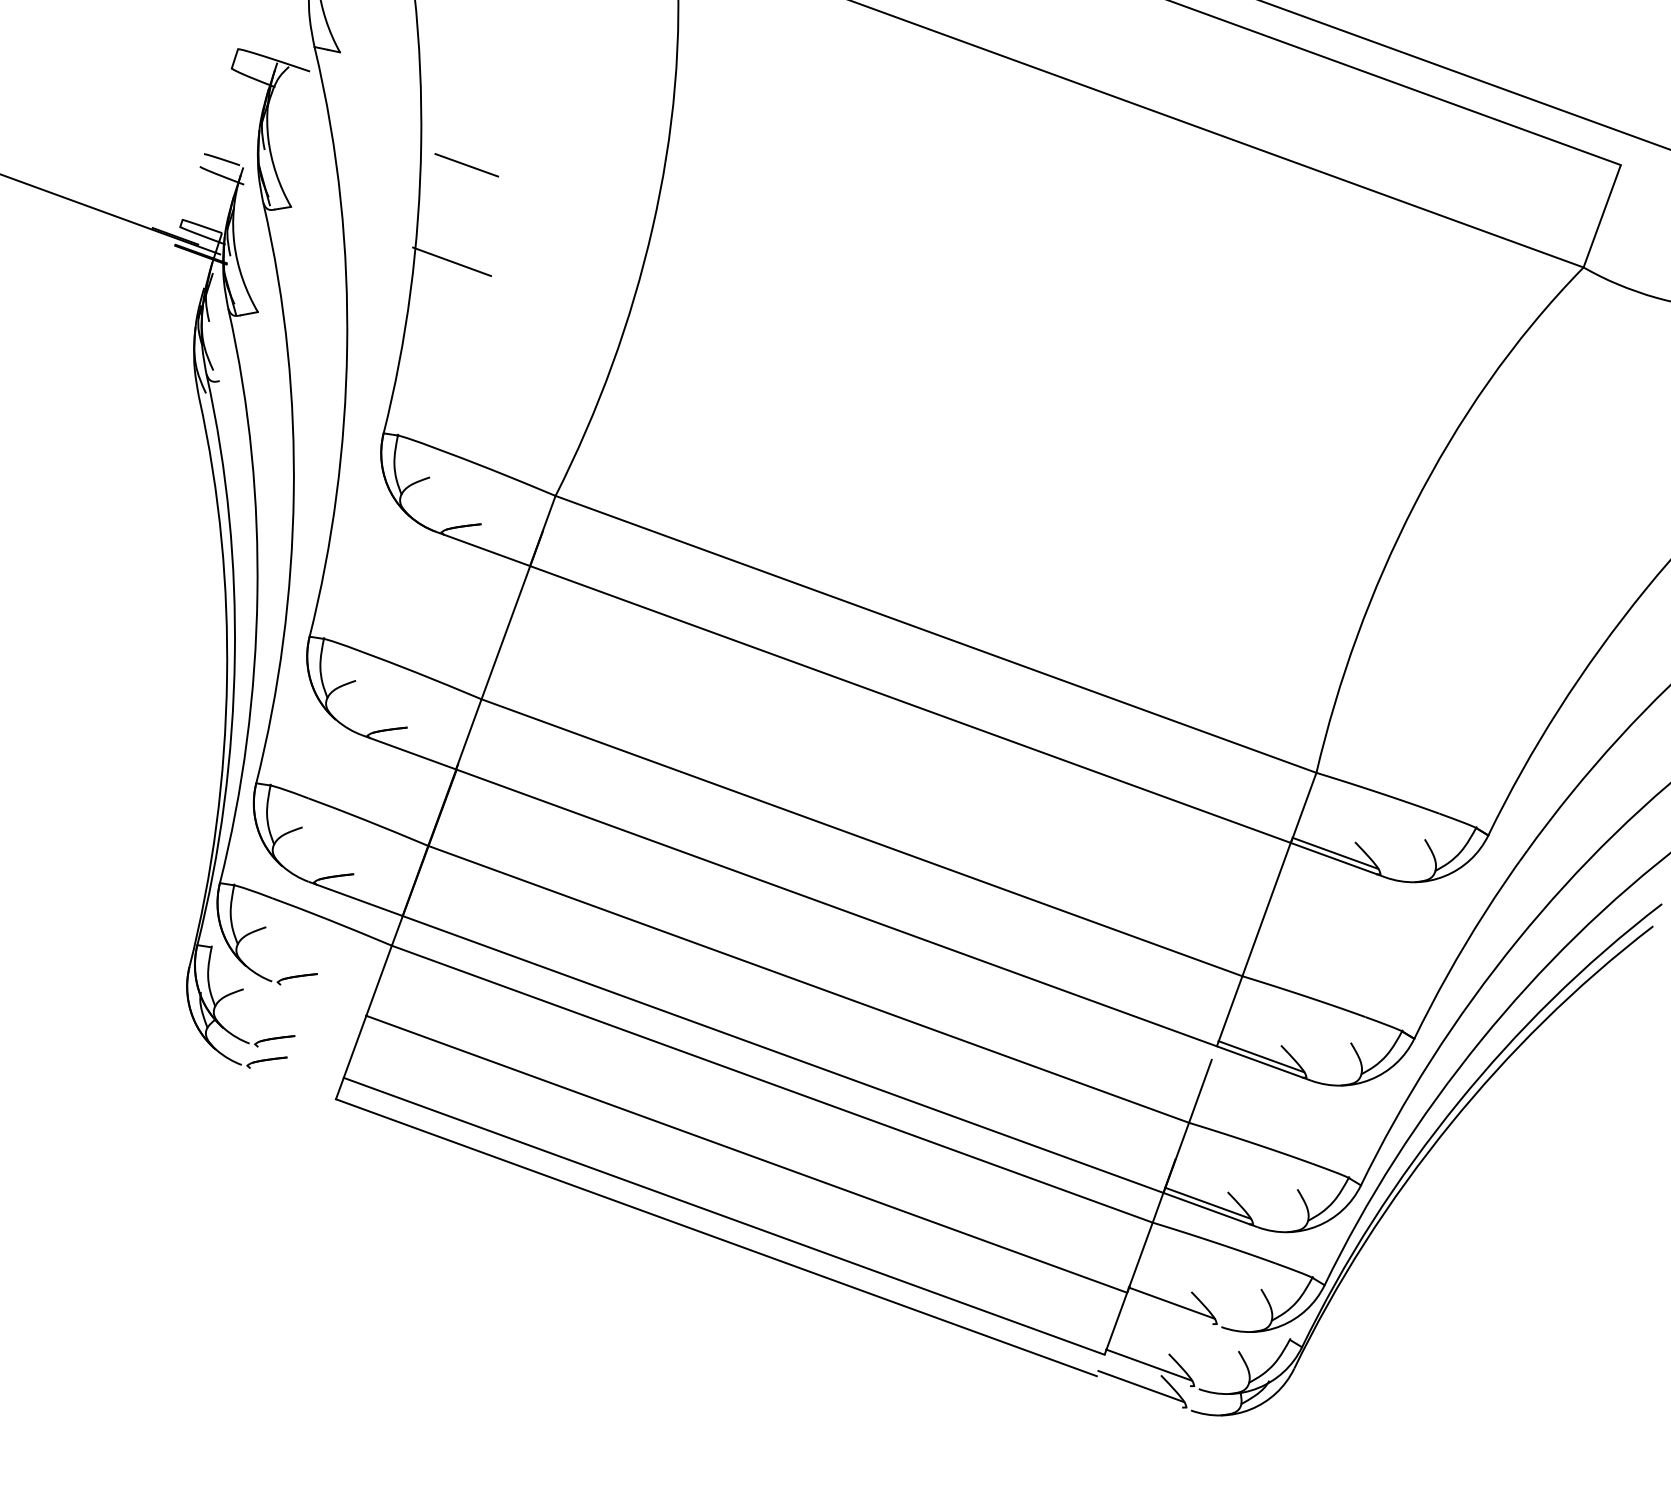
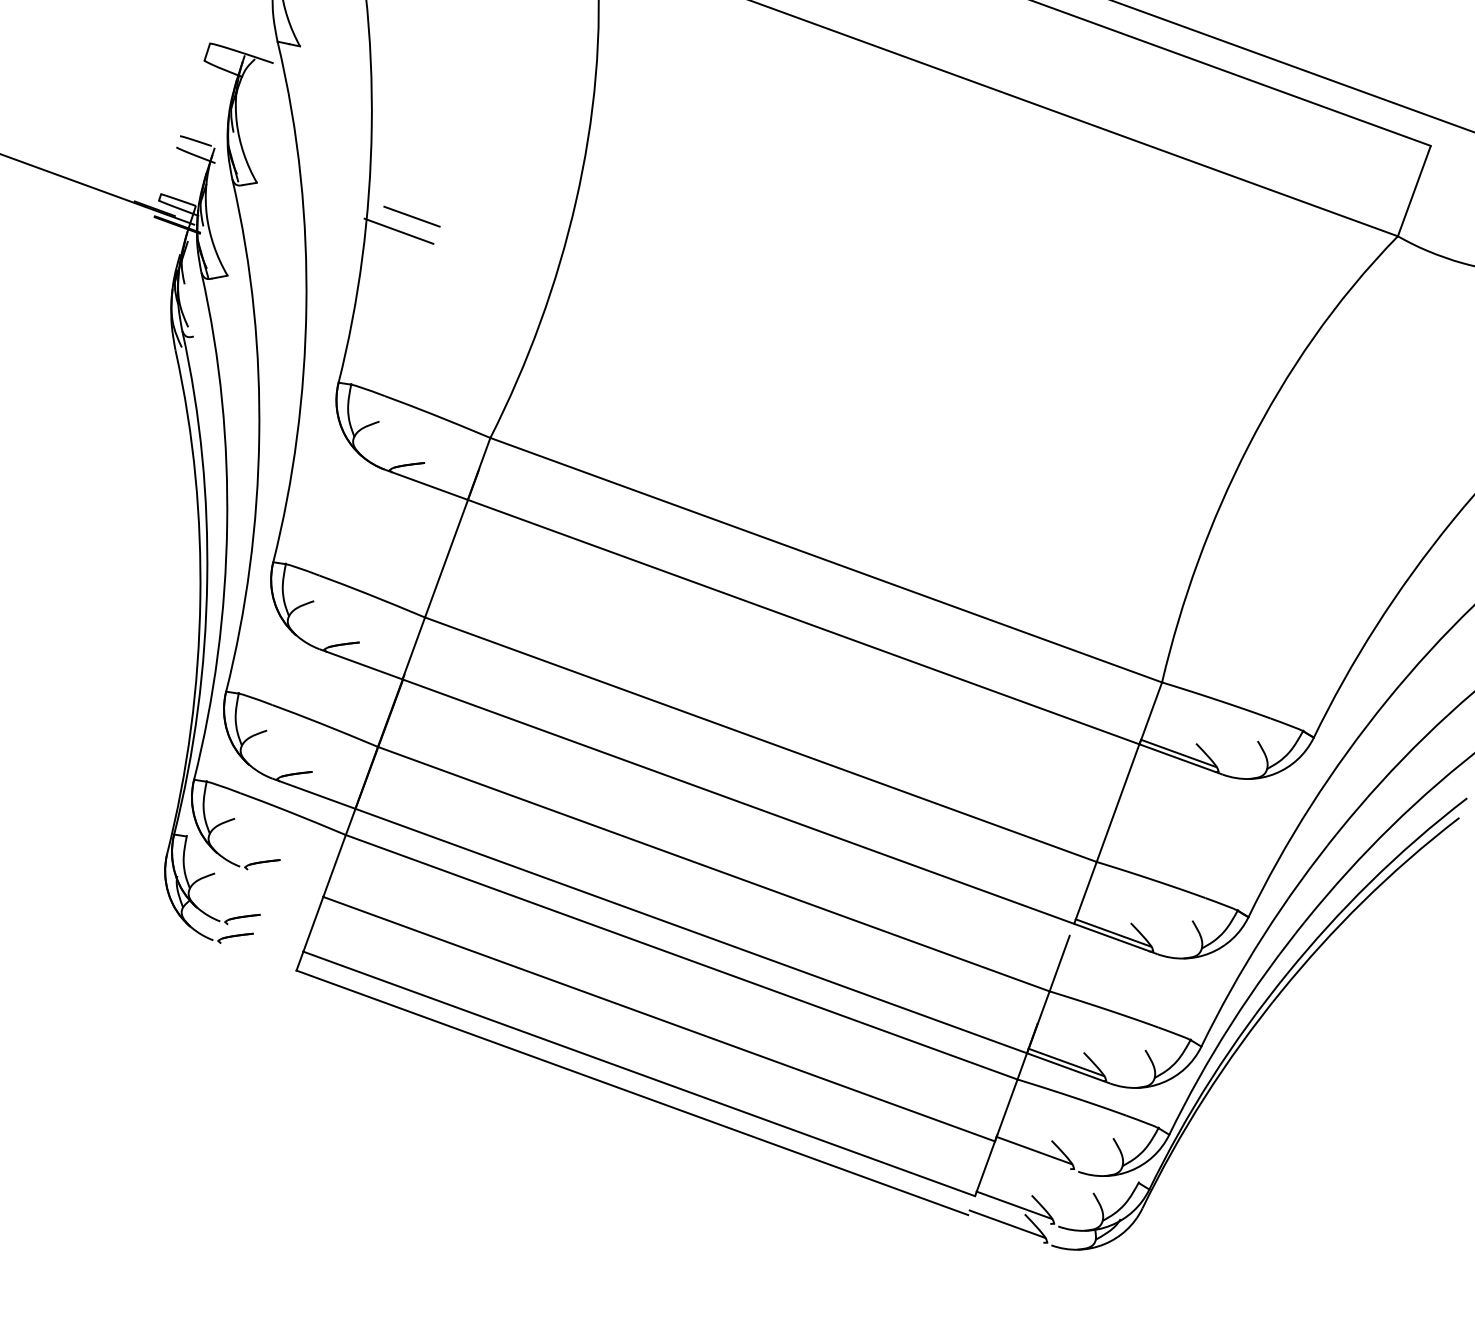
line: (466, 165) -> (411, 216), moved

